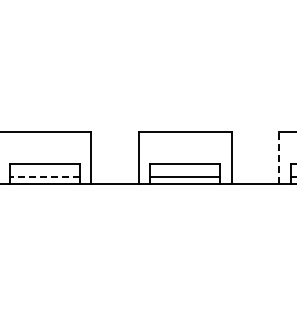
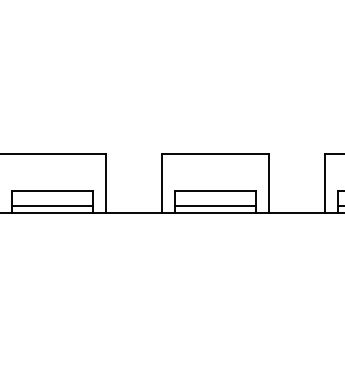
line: (279, 158) -> (324, 184), dashed -> solid
line: (44, 177) -> (51, 206), dashed -> solid

